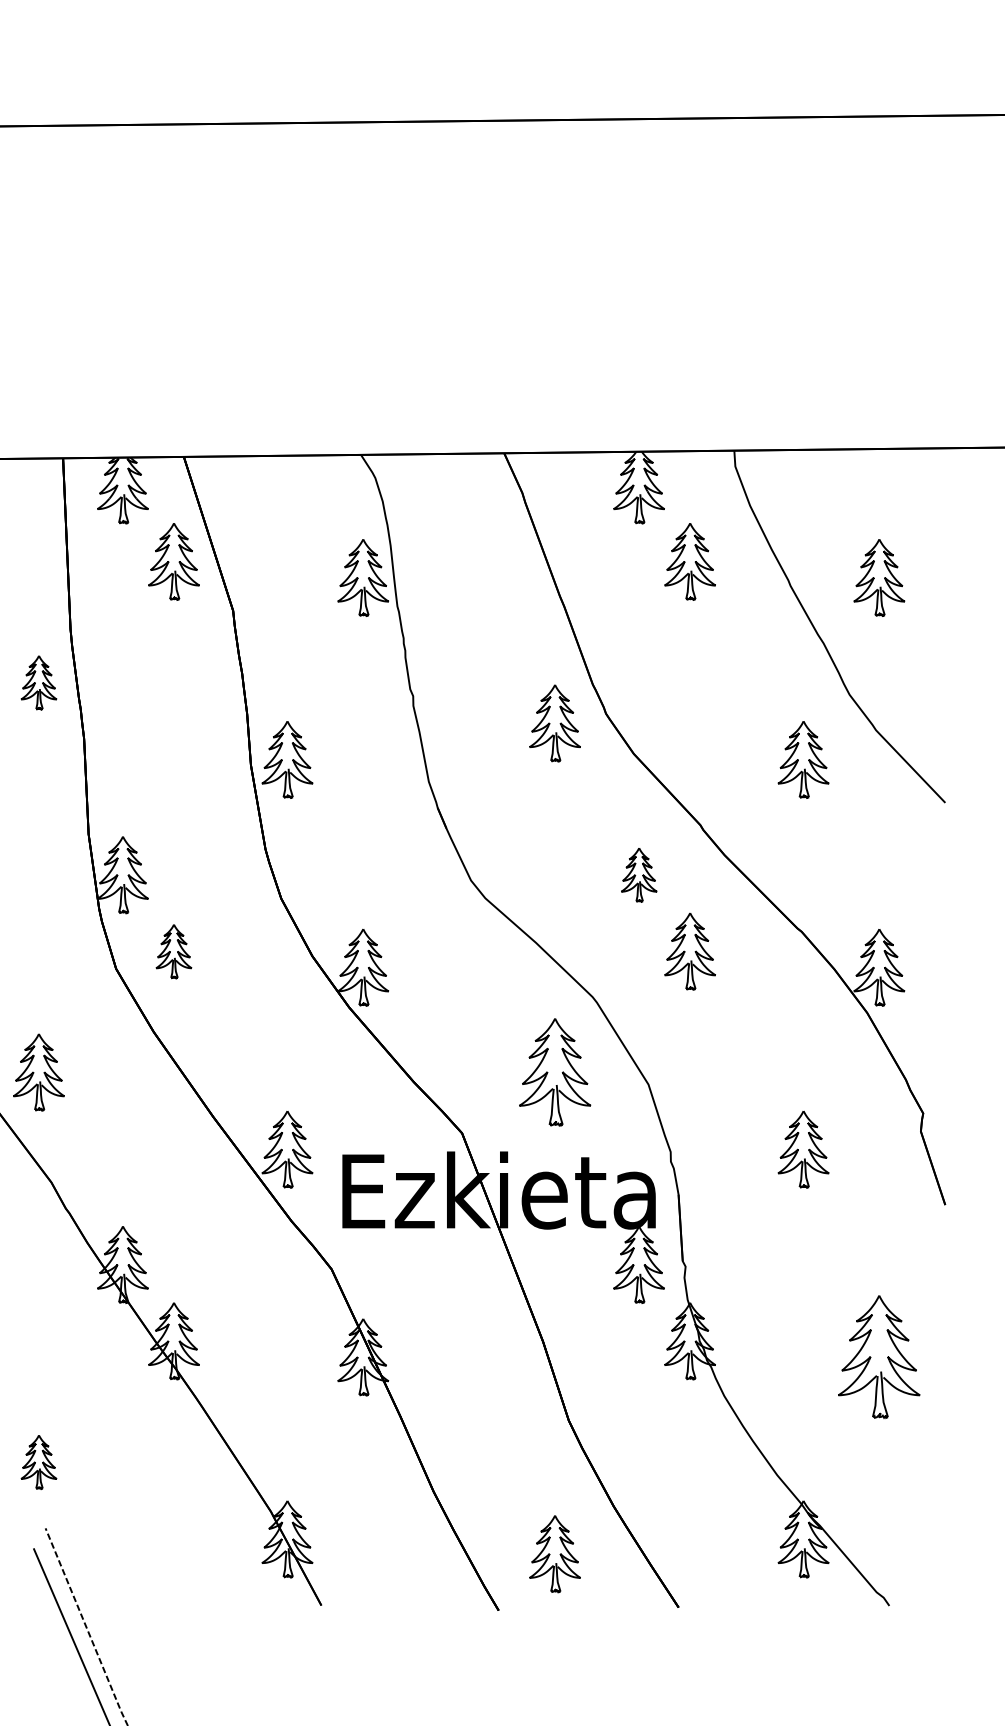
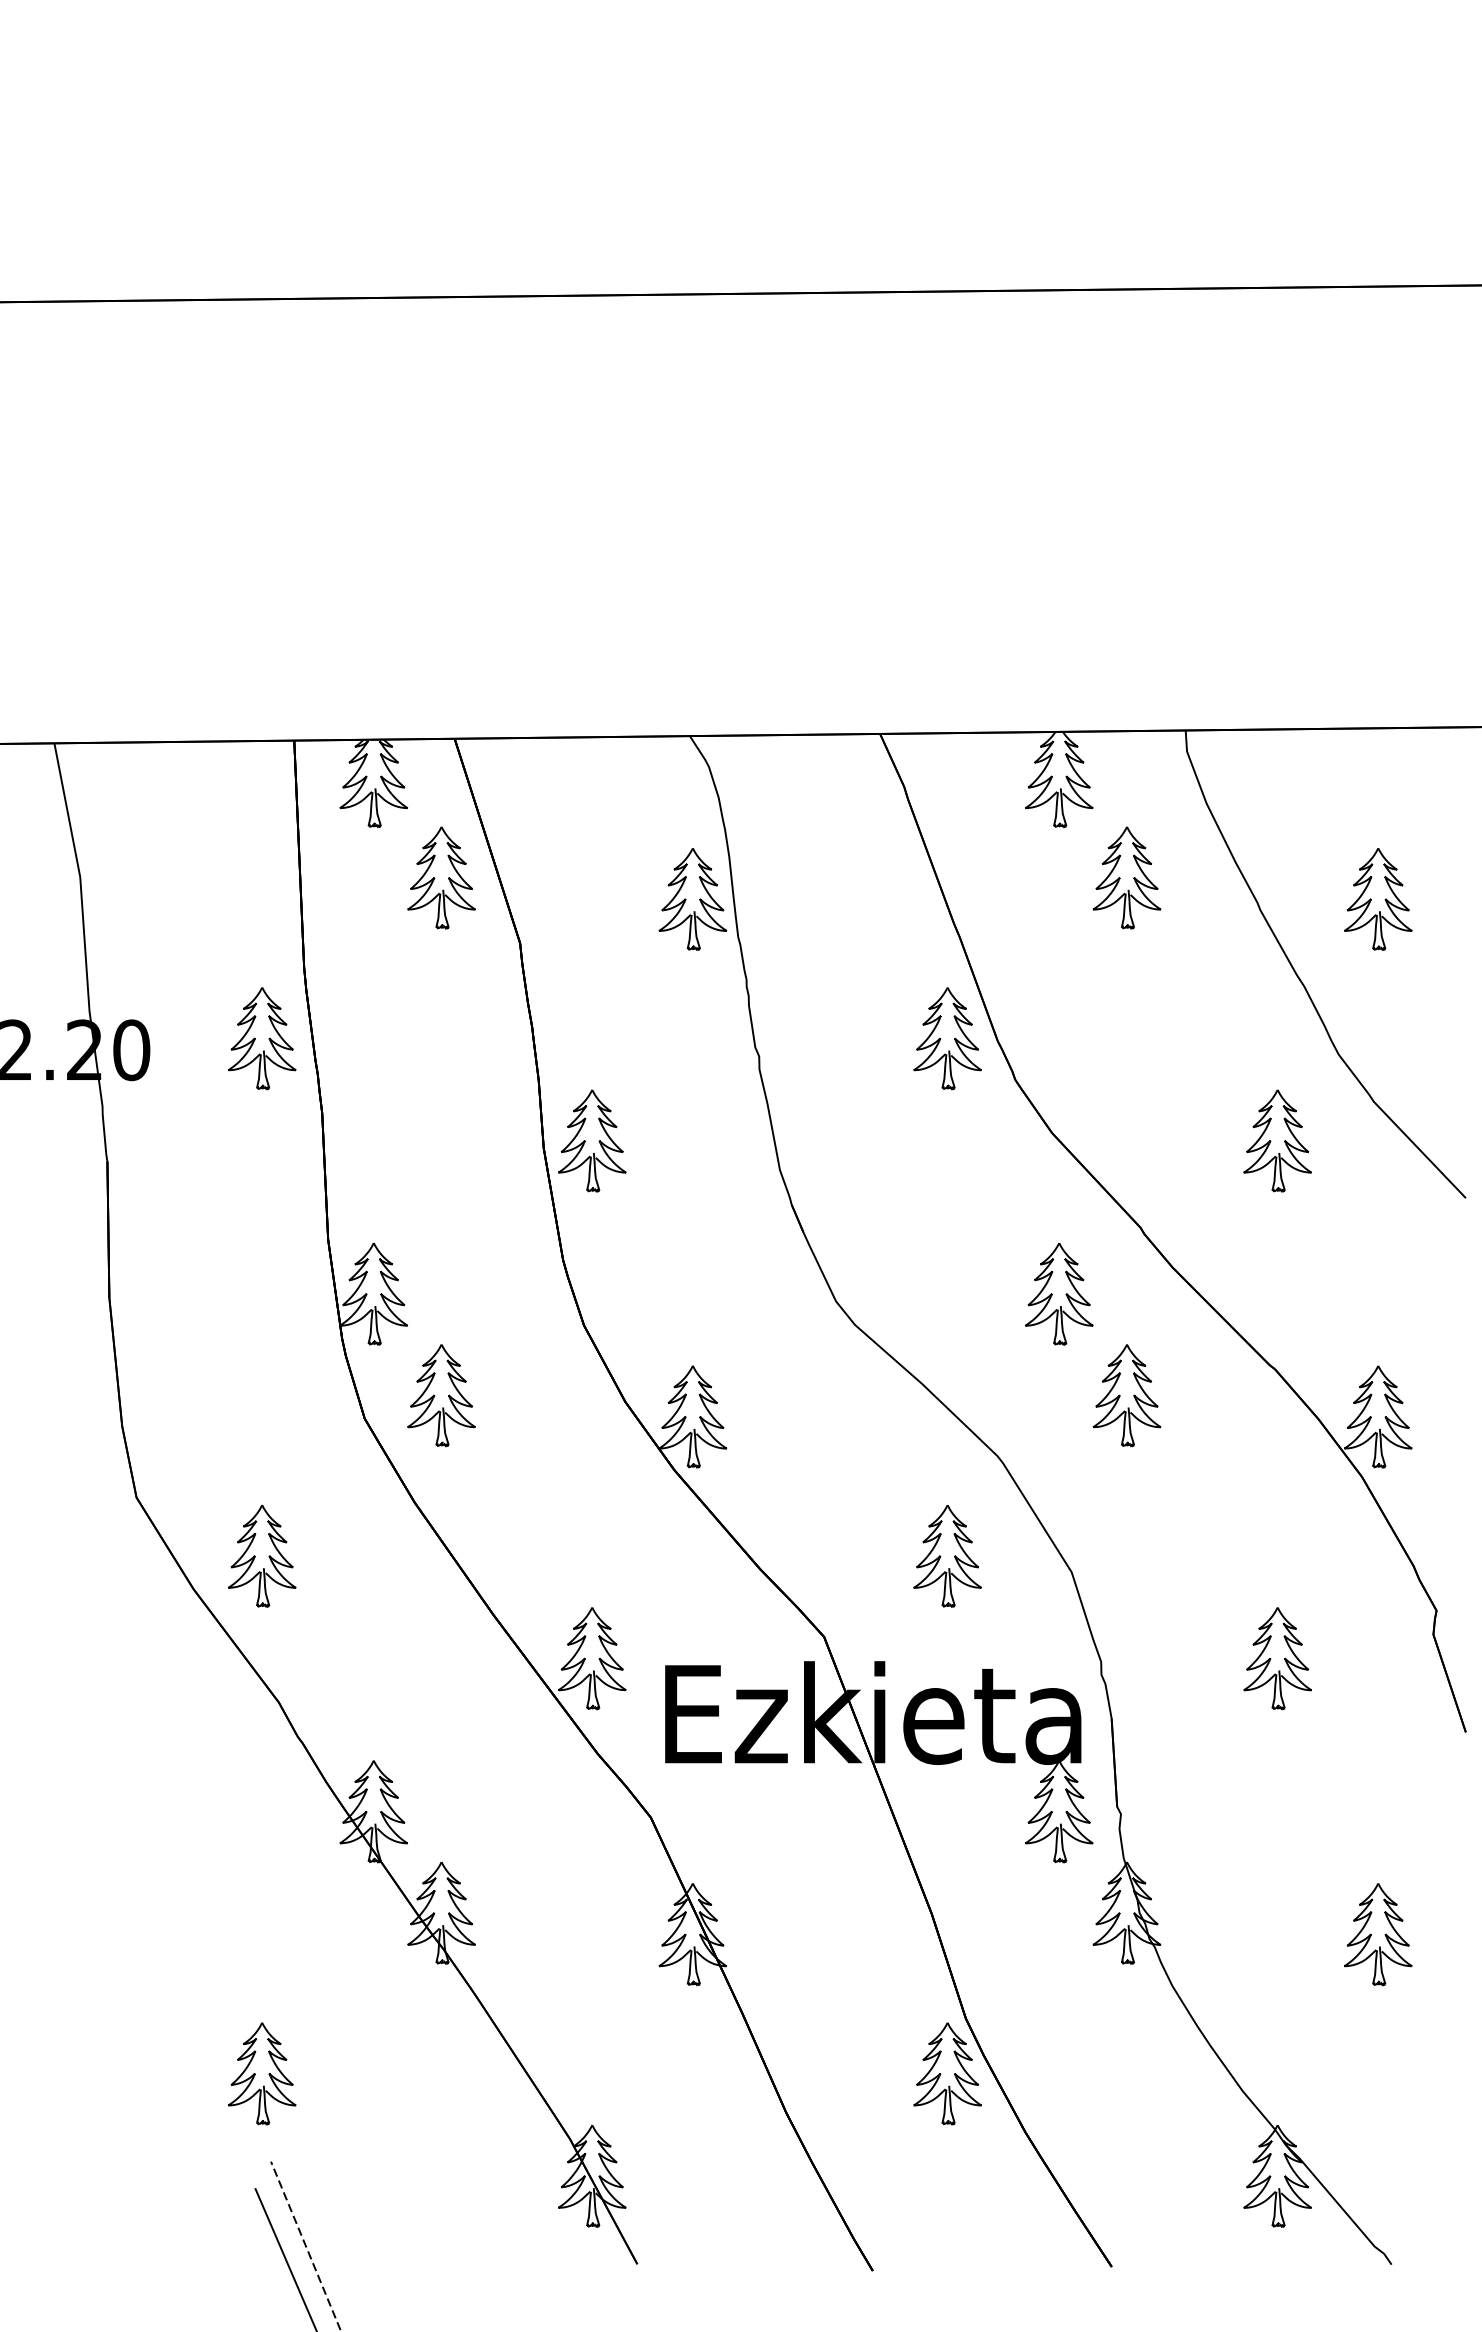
part: (39, 682) -> (262, 1038), size x1.43
part: (554, 723) -> (947, 1038), moved
part: (639, 874) -> (1059, 1293), size x1.43
part: (173, 951) -> (441, 1395), size x1.43
part: (554, 1072) -> (947, 1556), size x0.71
part: (879, 1357) -> (1378, 1934), size x0.62
part: (39, 1461) -> (262, 2073), size x1.43
part: (554, 1553) -> (947, 2073), moved

